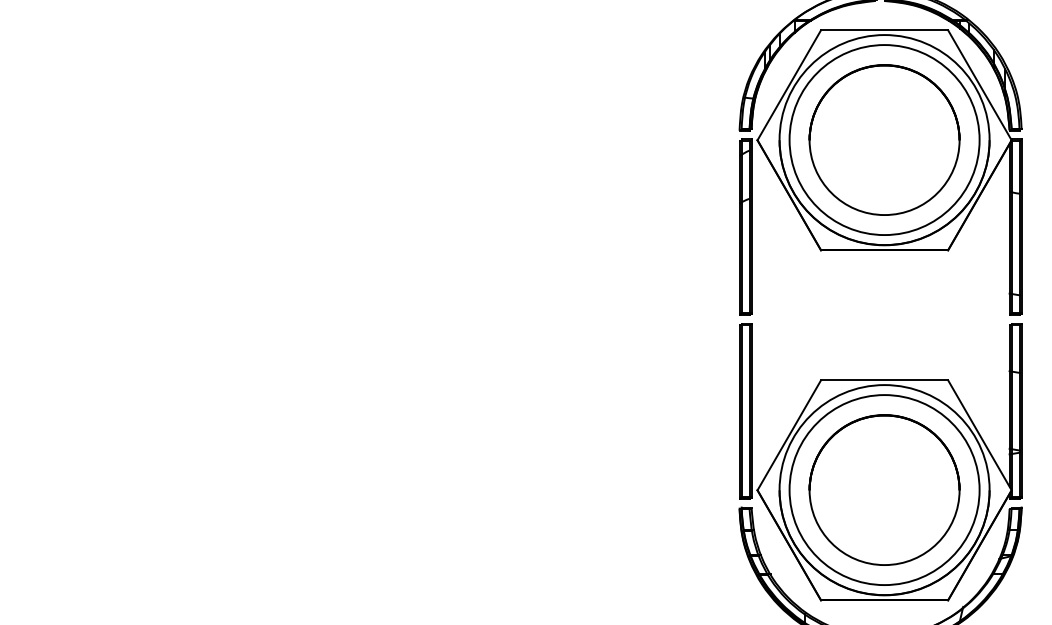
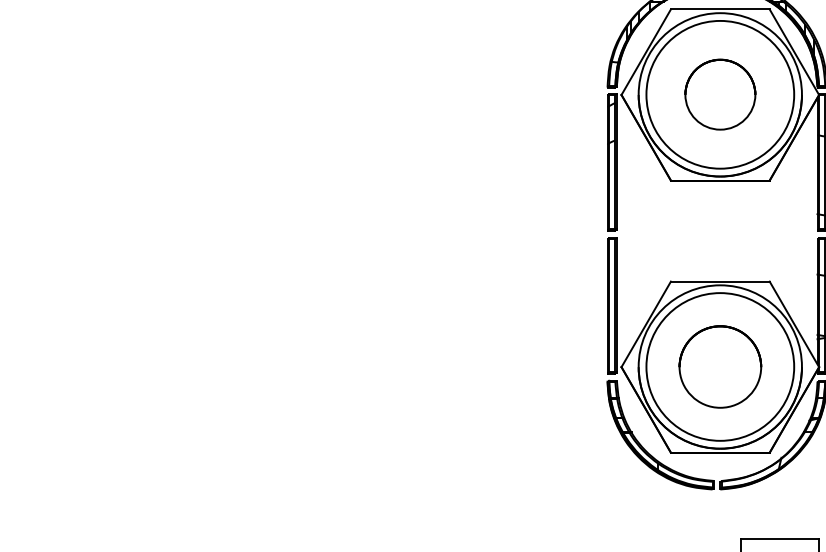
circle: (884, 139) -> (720, 94), size x0.6
part: (884, 489) -> (720, 366), size x0.7

